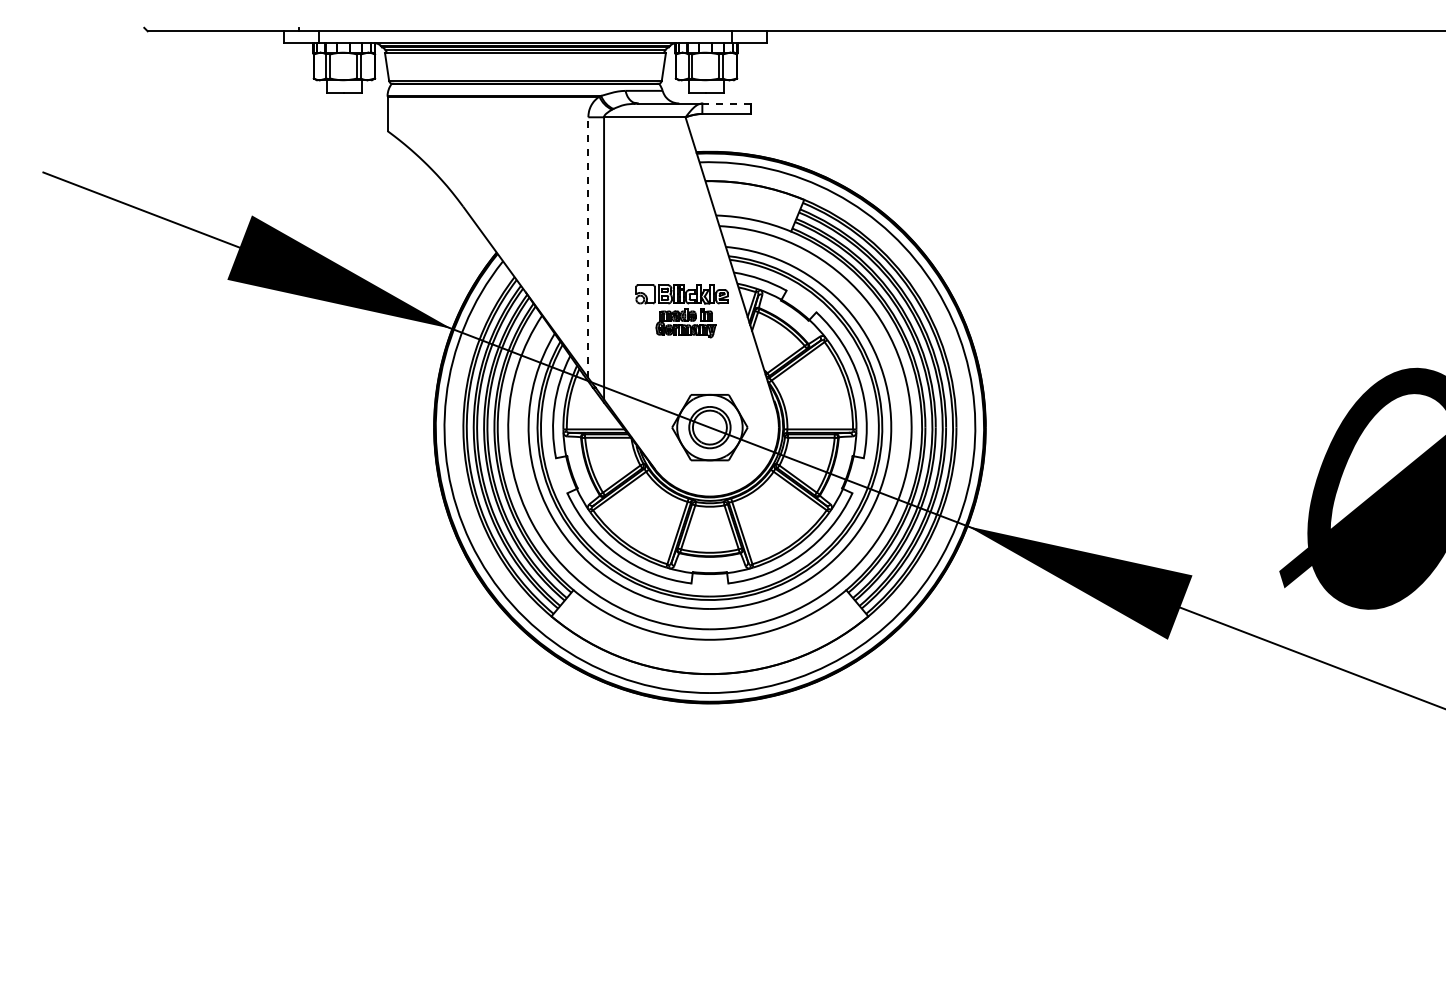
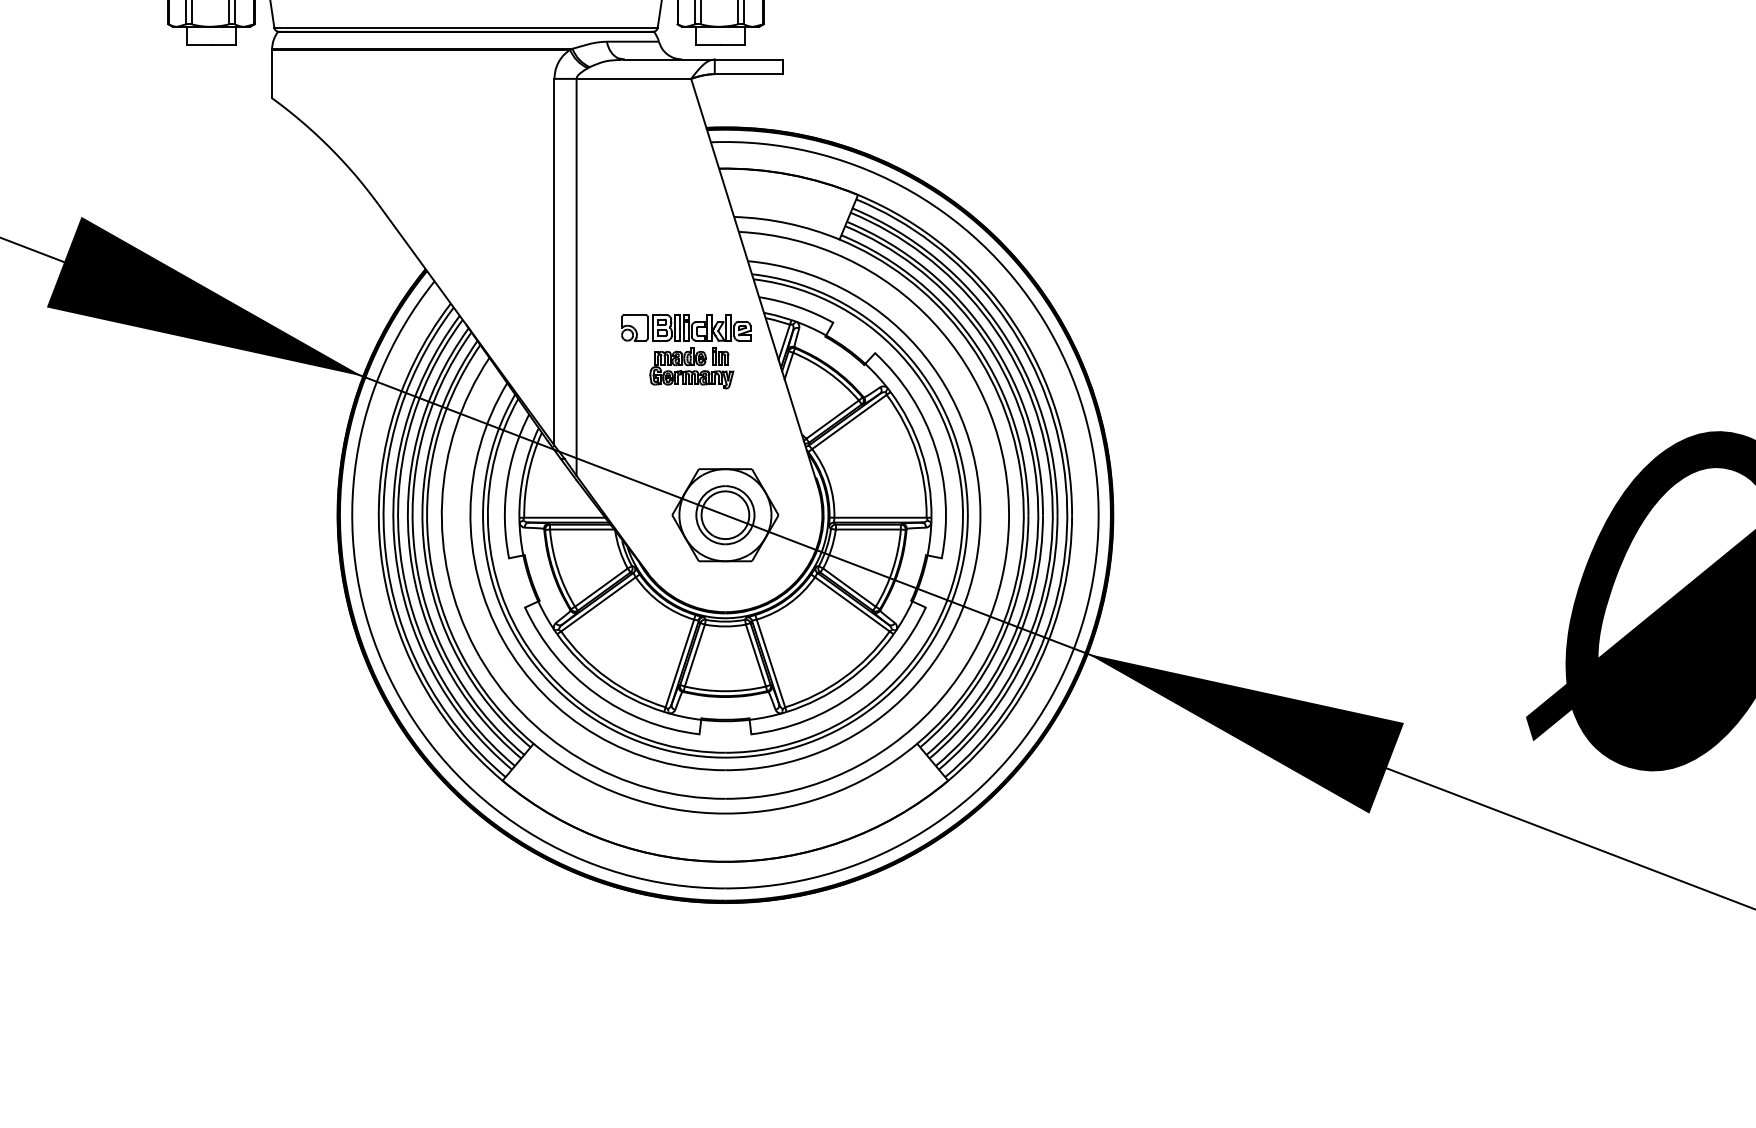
line: (726, 103) -> (748, 59), dashed -> solid
line: (588, 247) -> (554, 261), dashed -> solid

